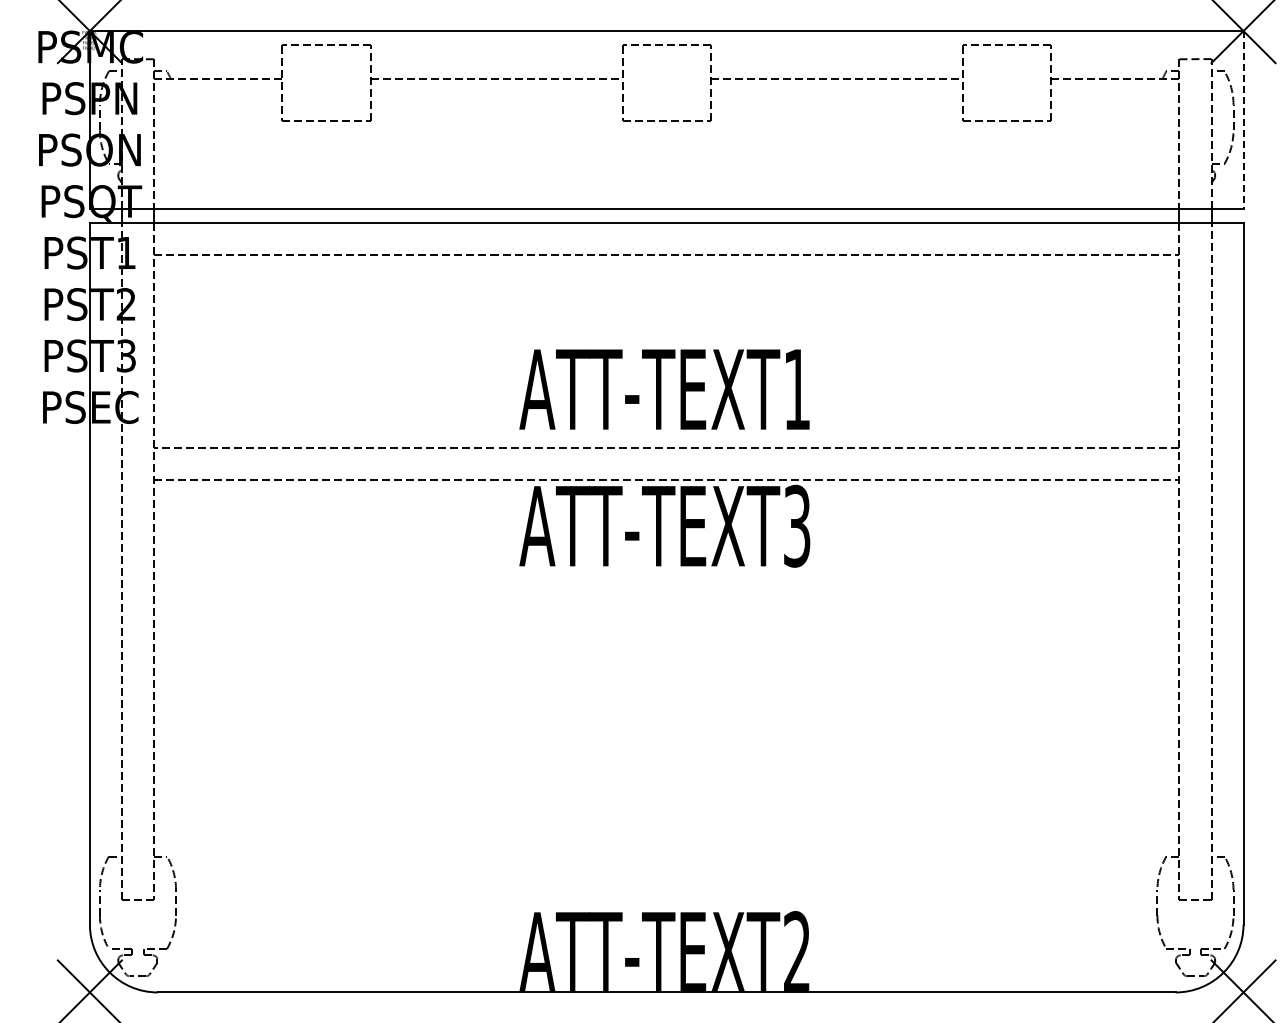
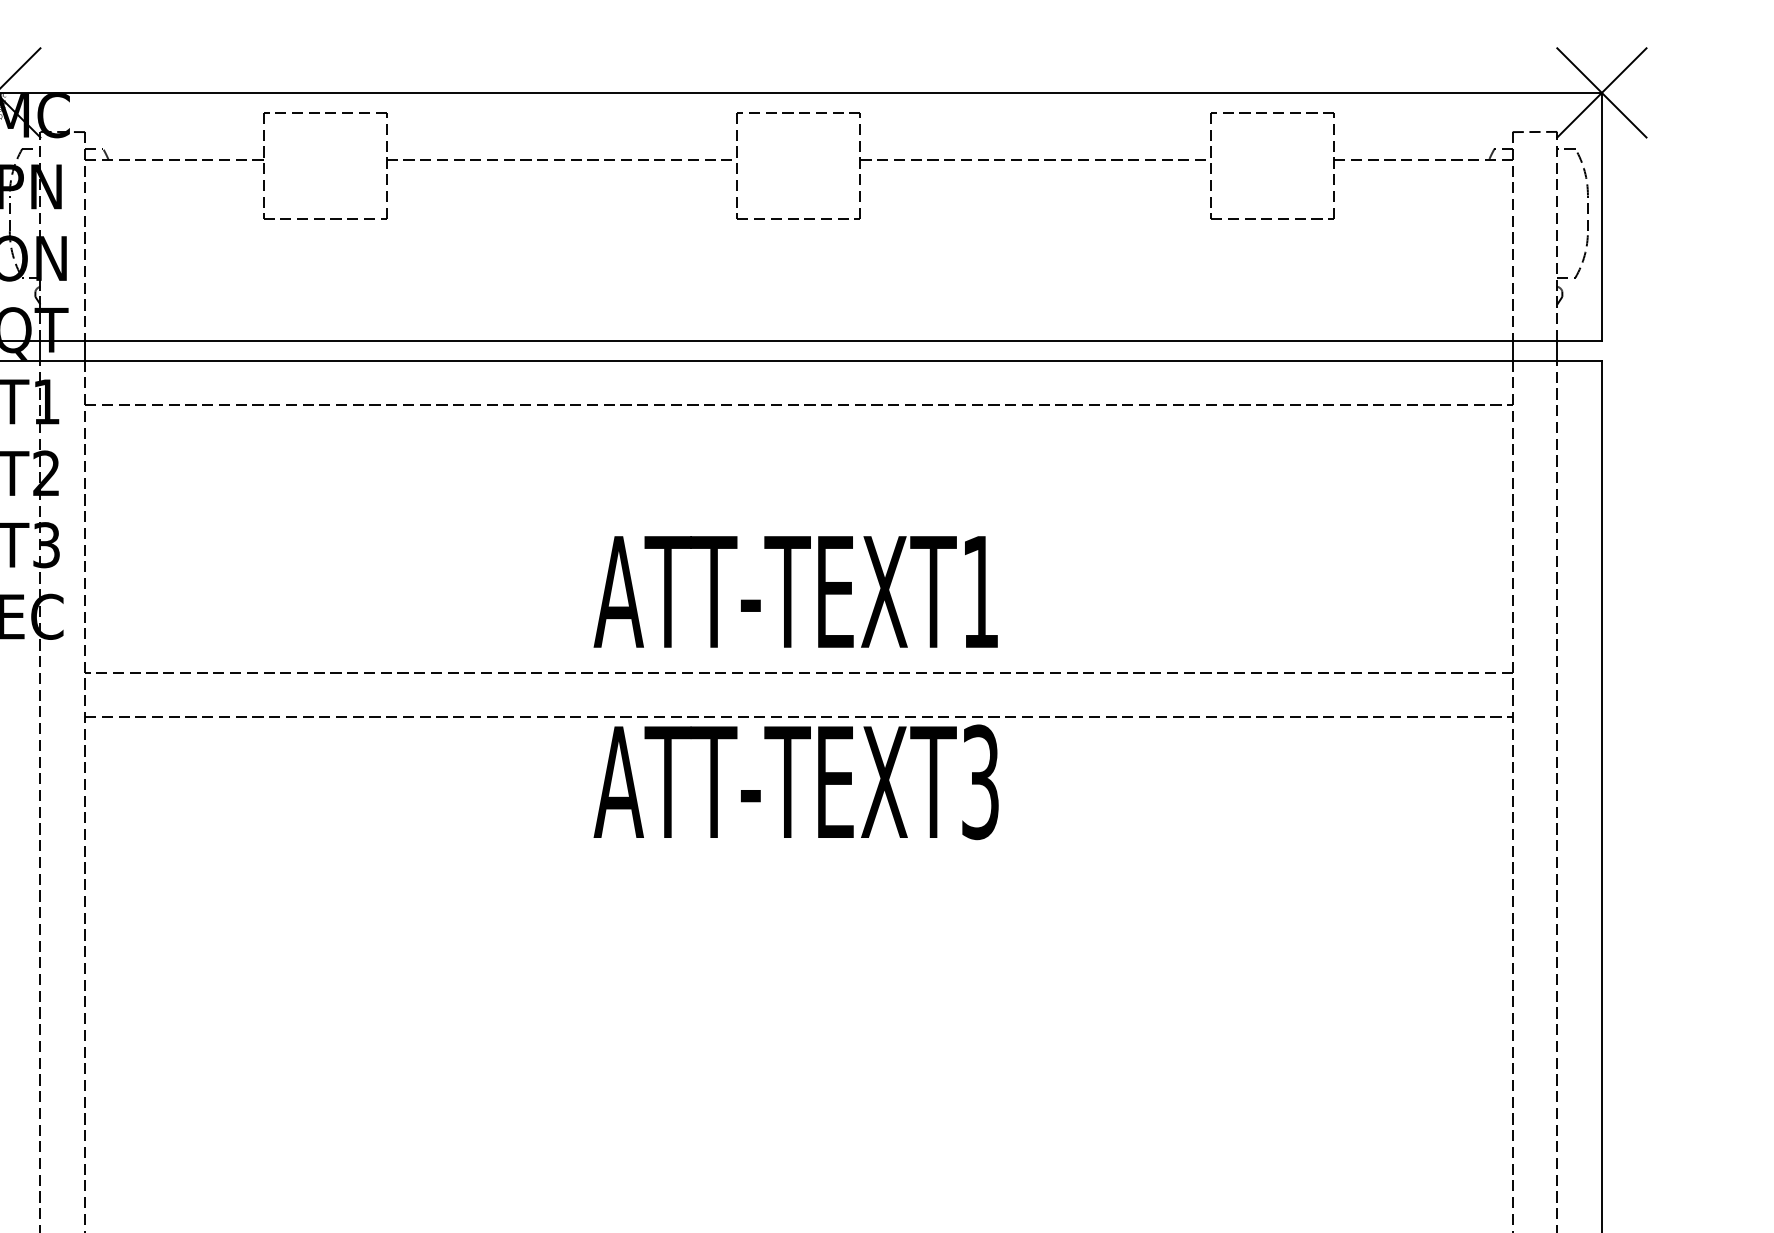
line: (1243, 120) -> (1601, 217), dashed -> solid

